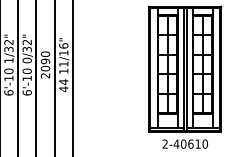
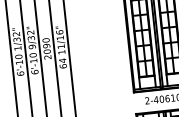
text: (27, 60) -> (32, 46), 0/32" -> 9/32"
text: (63, 89) -> (63, 66), 44 -> 64

